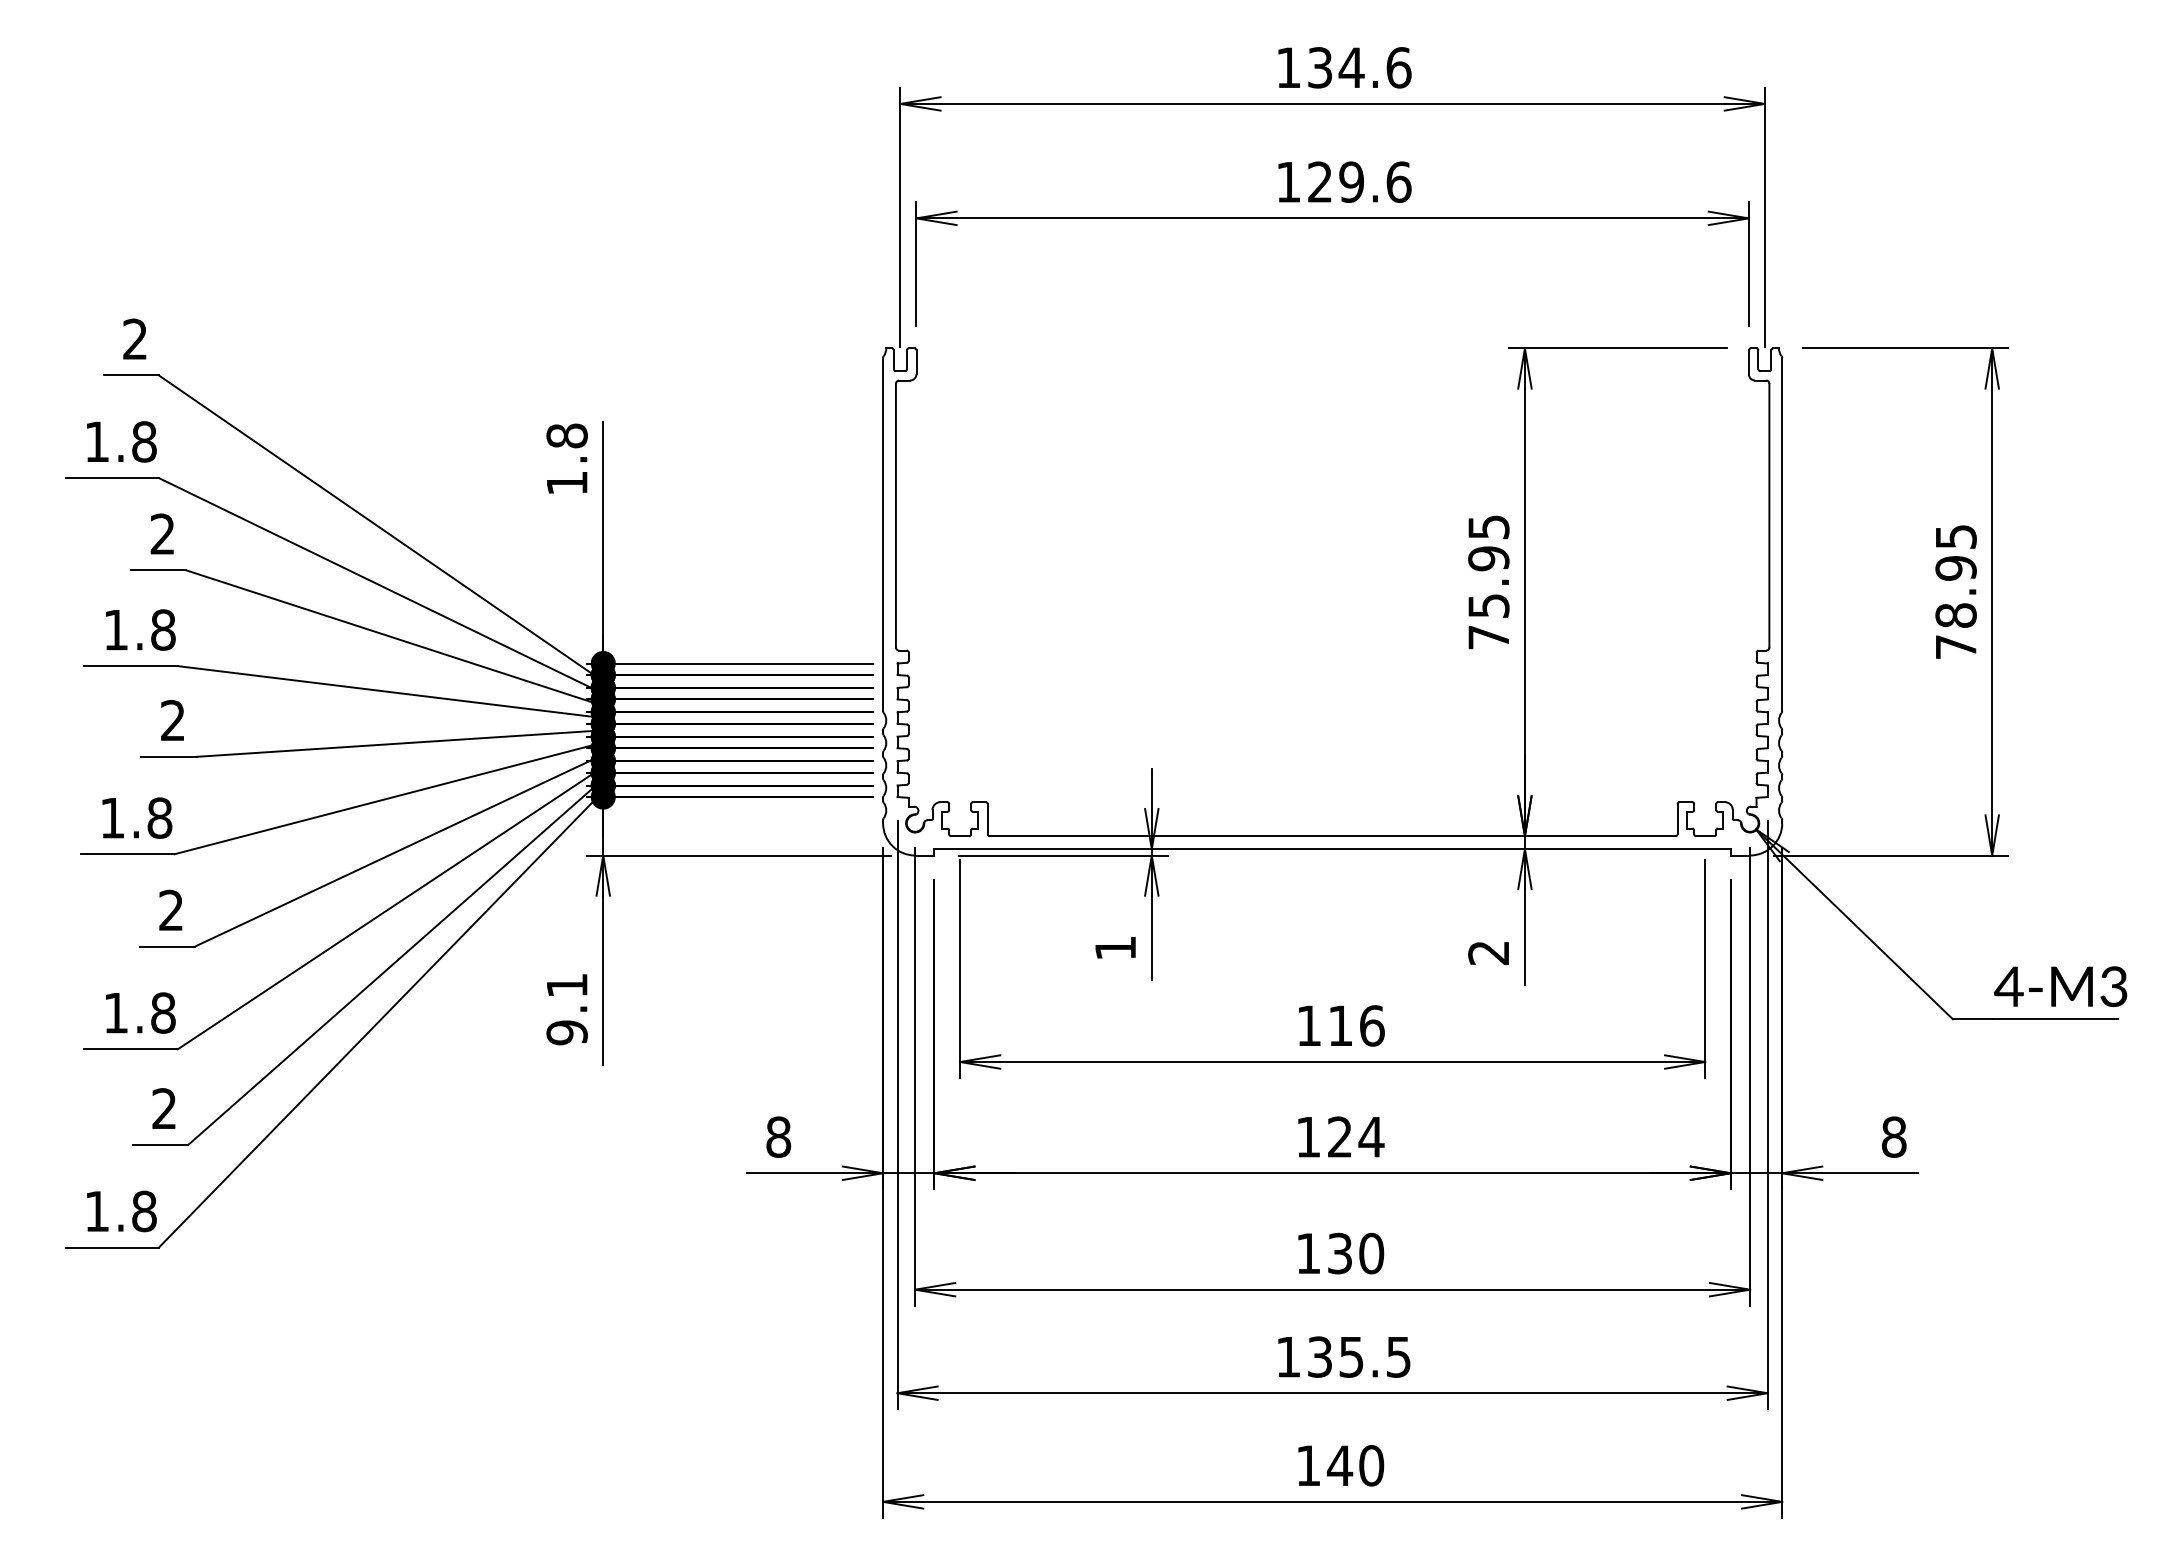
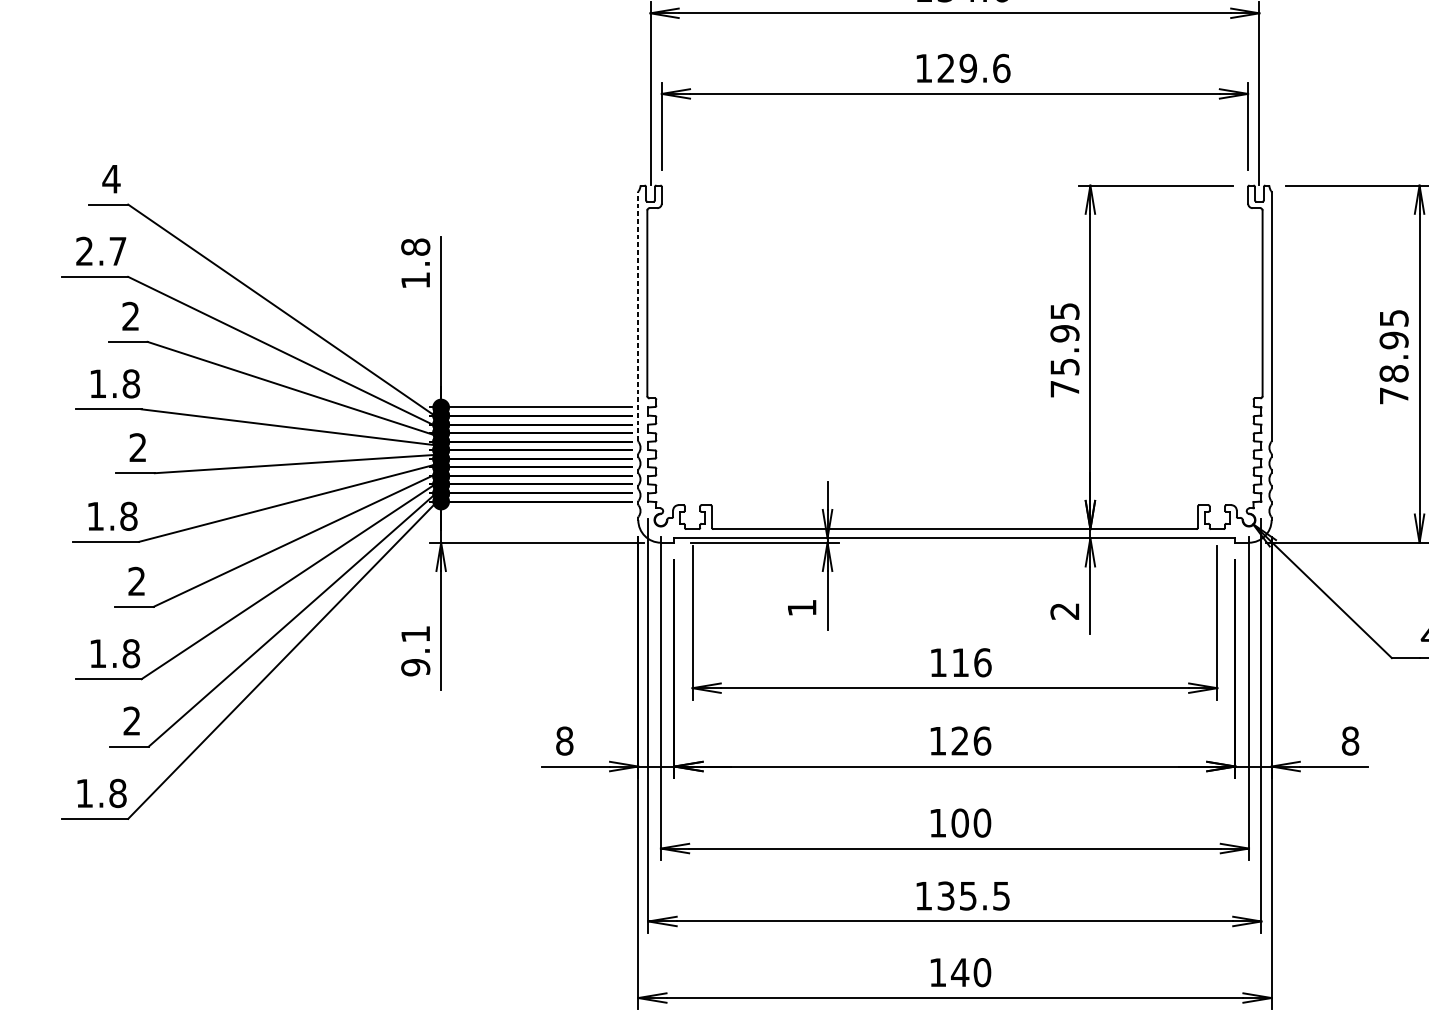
text: (135, 338) -> (111, 178), 2 -> 4
text: (120, 441) -> (101, 251), 1.8 -> 2.7
line: (883, 534) -> (638, 316), solid -> dashed
text: (1371, 1136) -> (982, 740), 124 -> 126
text: (1339, 1253) -> (959, 823), 130 -> 100

